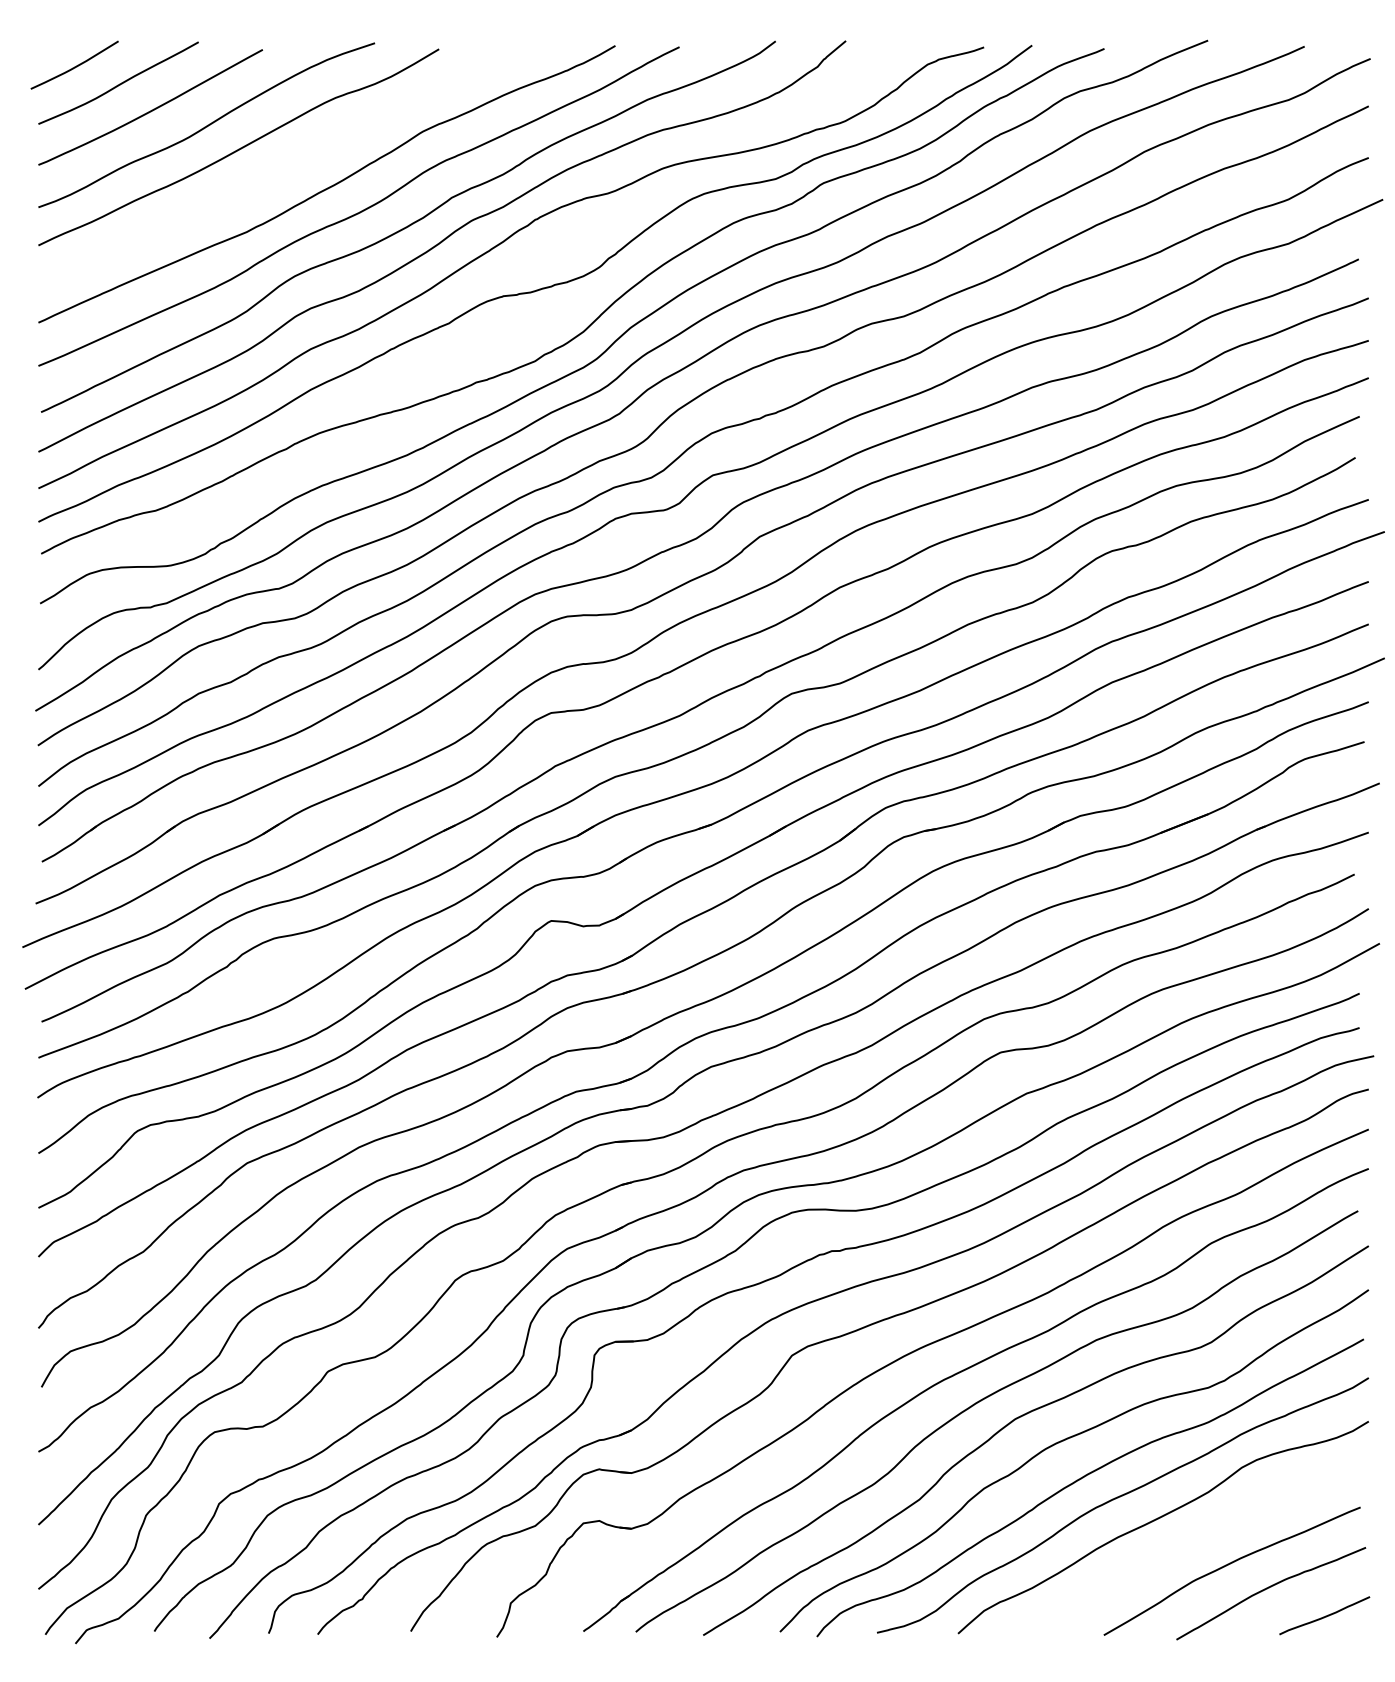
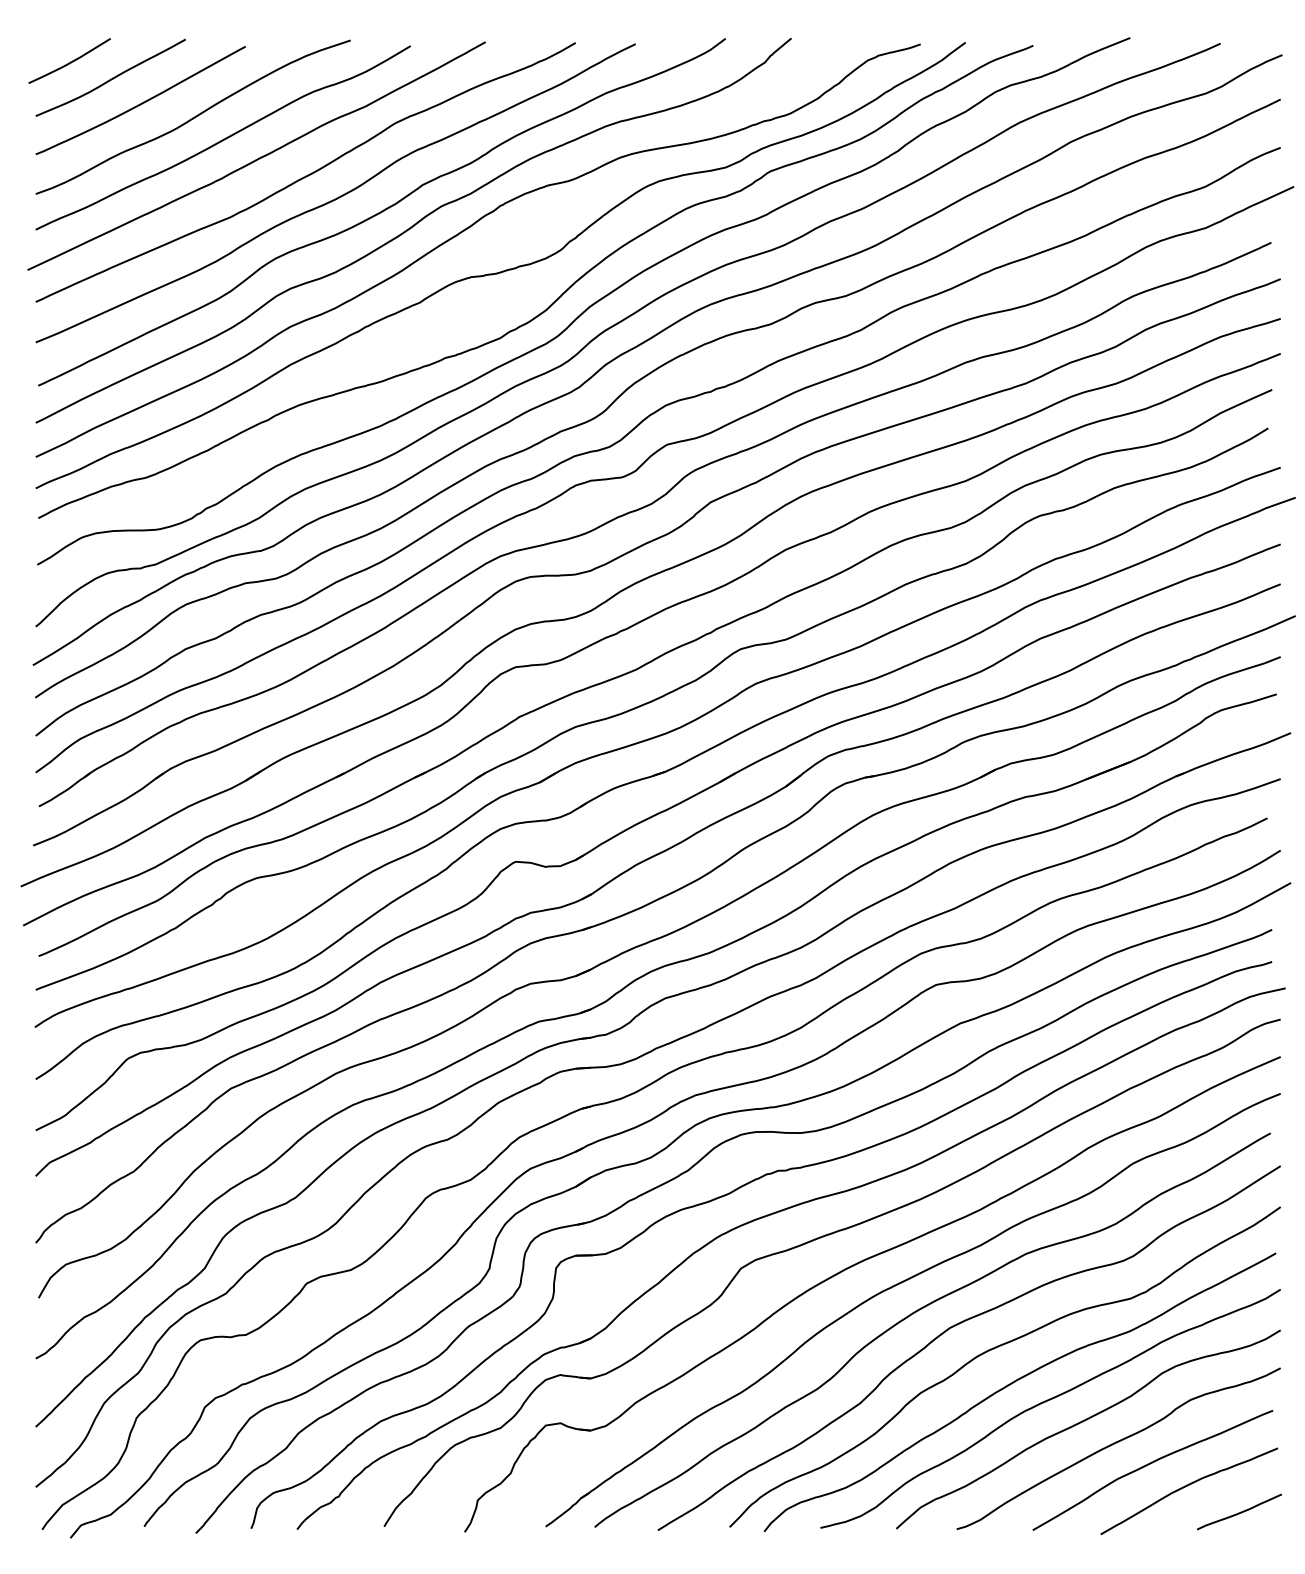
curve: (276, 168) -> (258, 157), added
curve: (1193, 1542) -> (1116, 1443), added

